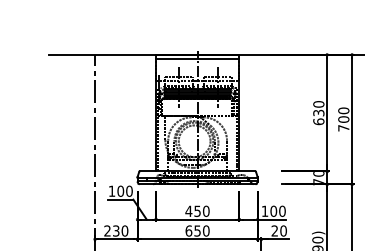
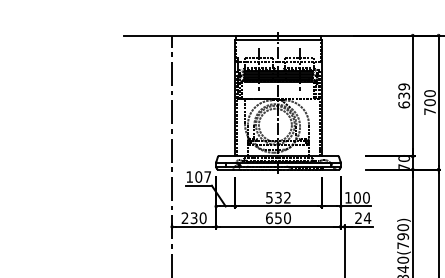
text: (318, 103) -> (403, 86), 630 -> 639
text: (129, 190) -> (207, 176), 100 -> 107
text: (196, 211) -> (277, 197), 450 -> 532
text: (283, 231) -> (367, 218), 20 -> 24

